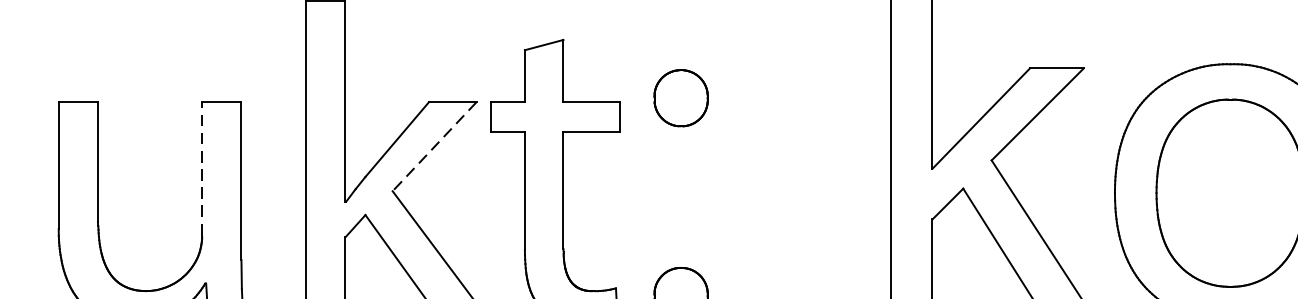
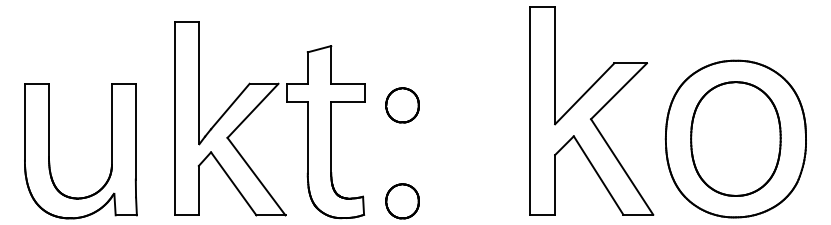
part: (680, 98) -> (402, 105), moved
line: (433, 147) -> (252, 111), dashed -> solid
line: (201, 167) -> (111, 123), dashed -> solid

